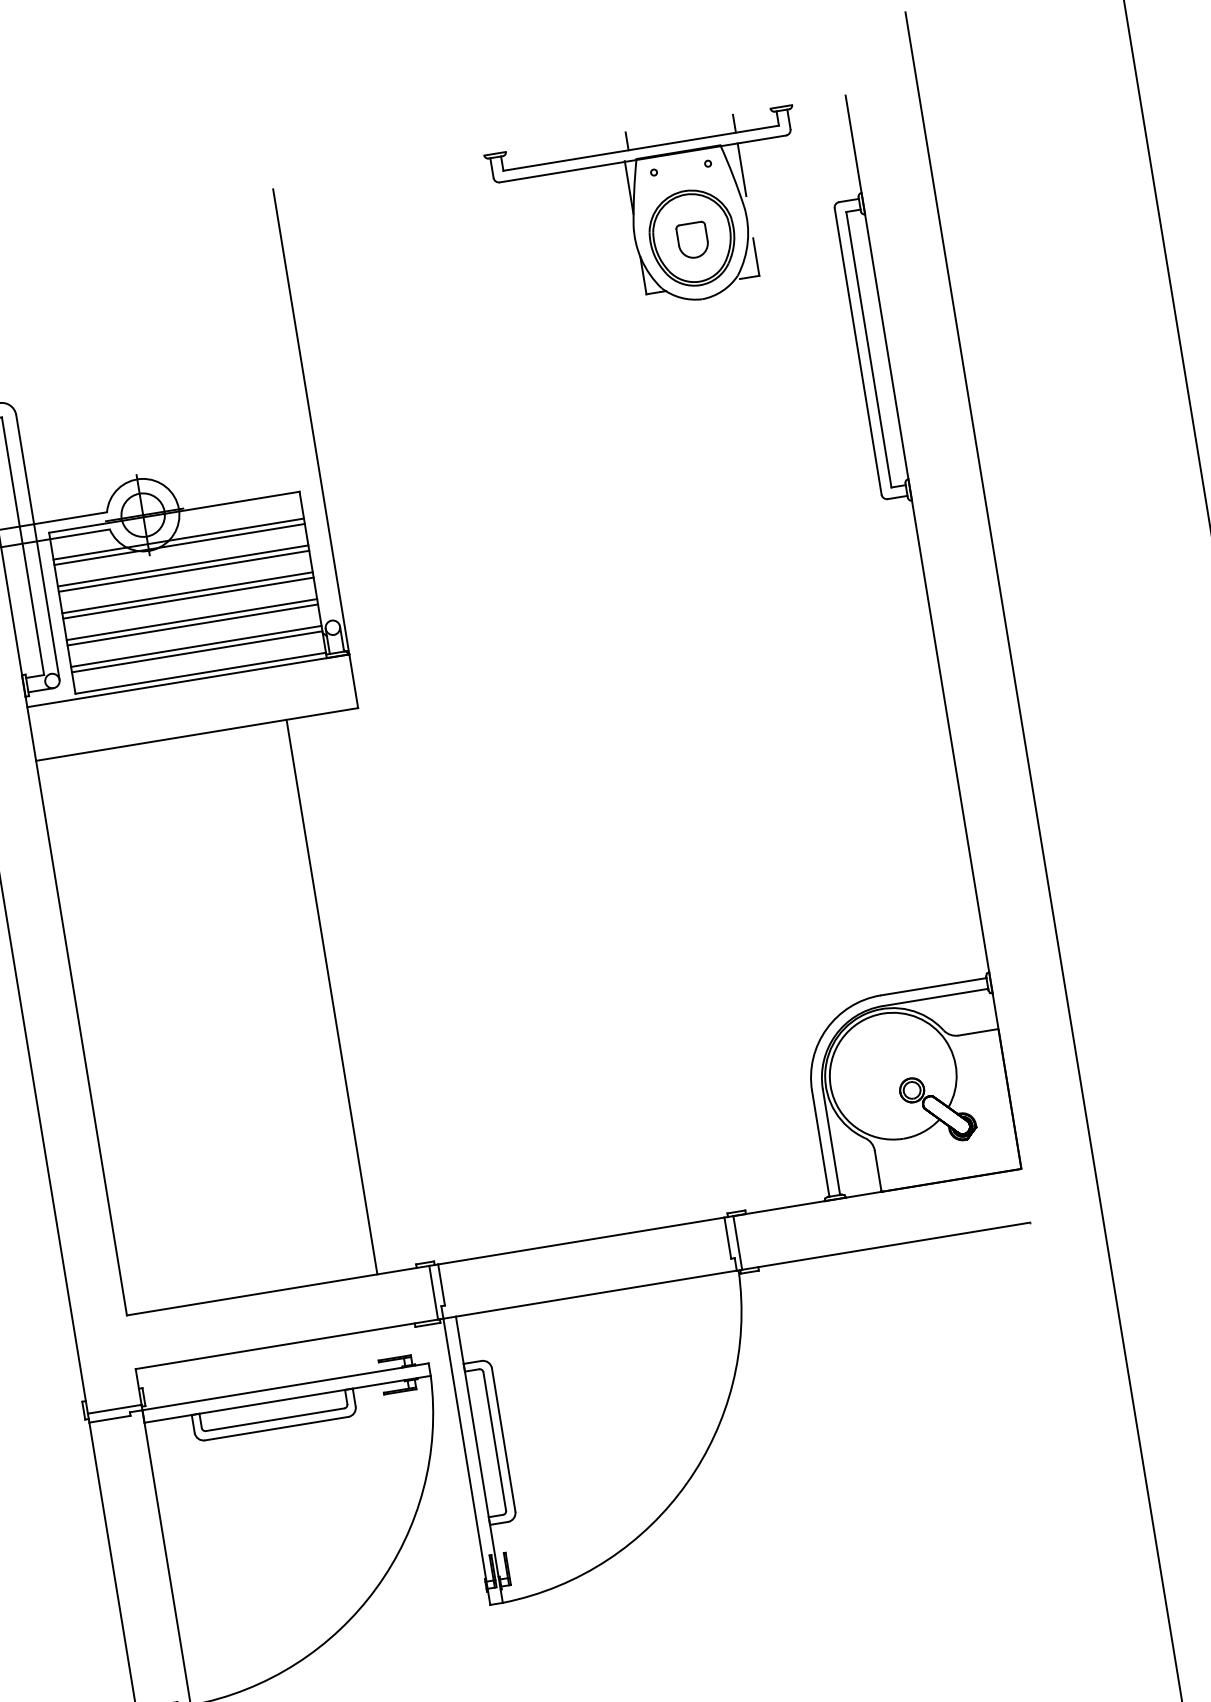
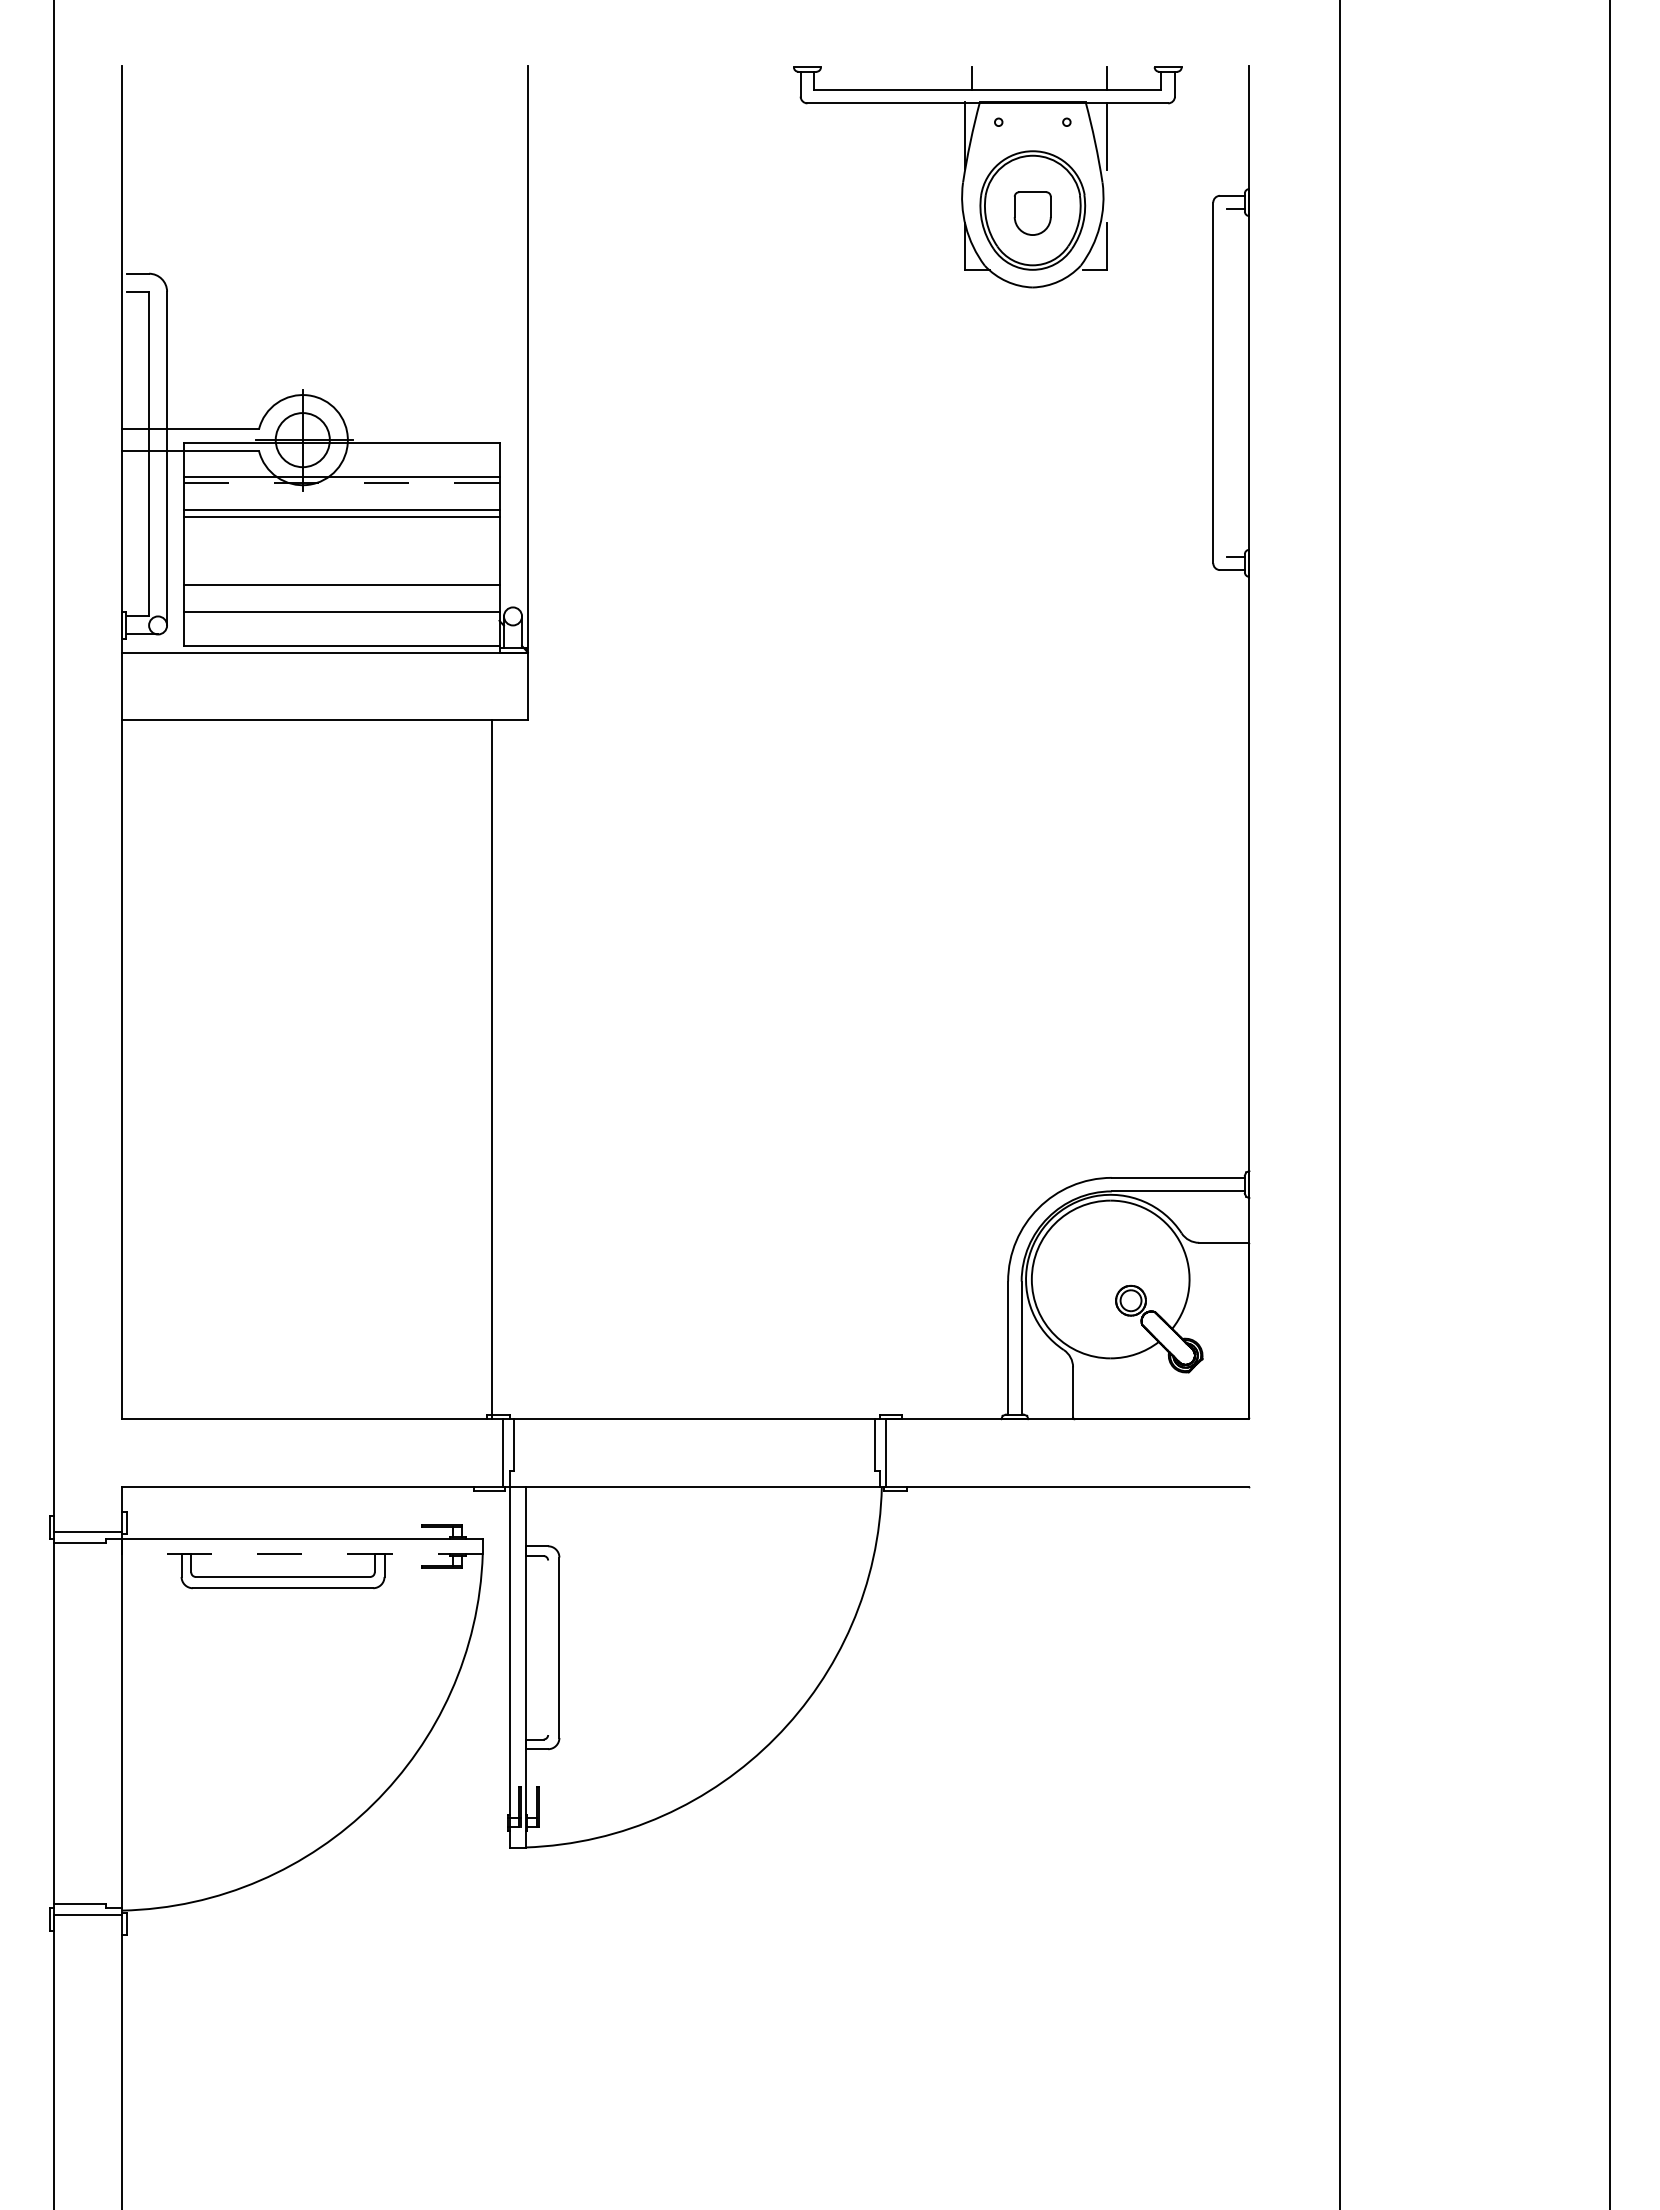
line: (868, 349) -> (1226, 382), removed
line: (179, 544) -> (341, 483), solid -> dashed
line: (187, 592) -> (341, 544), removed
line: (188, 598) -> (341, 551), removed
line: (191, 619) -> (341, 578), removed
line: (197, 651) -> (341, 618), removed
line: (331, 997) -> (491, 1069), moved
line: (286, 1399) -> (301, 1554), solid -> dashed
line: (495, 1441) -> (548, 1647), removed

